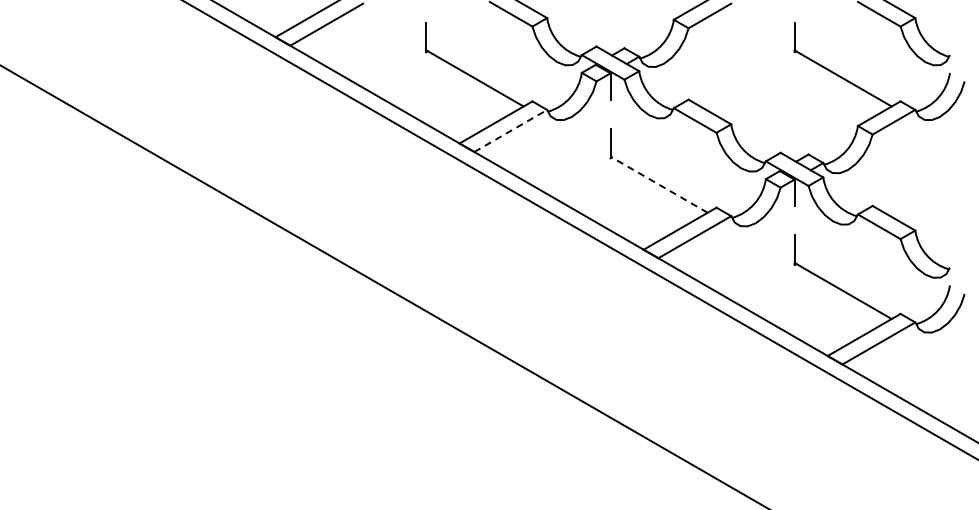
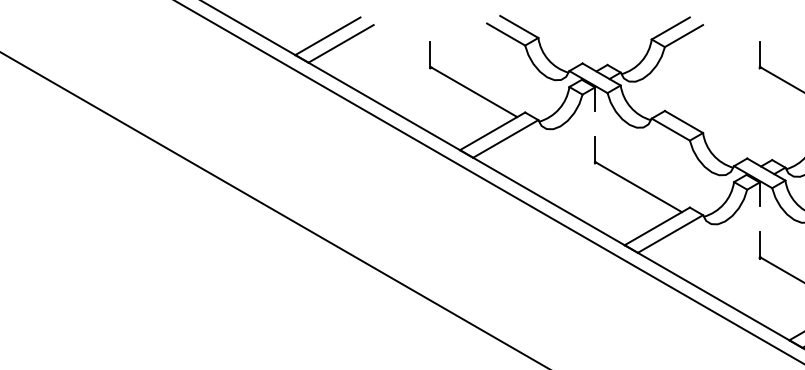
line: (511, 130) -> (506, 138), dashed -> solid
line: (658, 184) -> (637, 186), dashed -> solid

